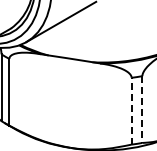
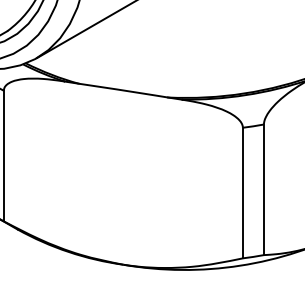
line: (131, 110) -> (242, 191), dashed -> solid
line: (142, 110) -> (264, 191), dashed -> solid

